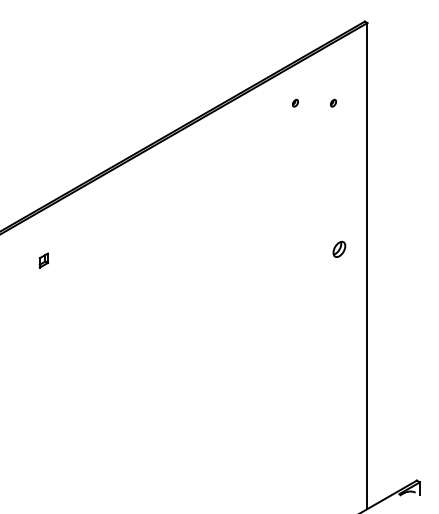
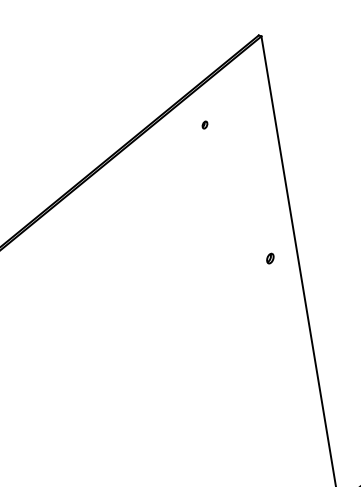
part: (333, 102) -> (241, 118), removed
part: (338, 248) -> (269, 257), size x0.62

